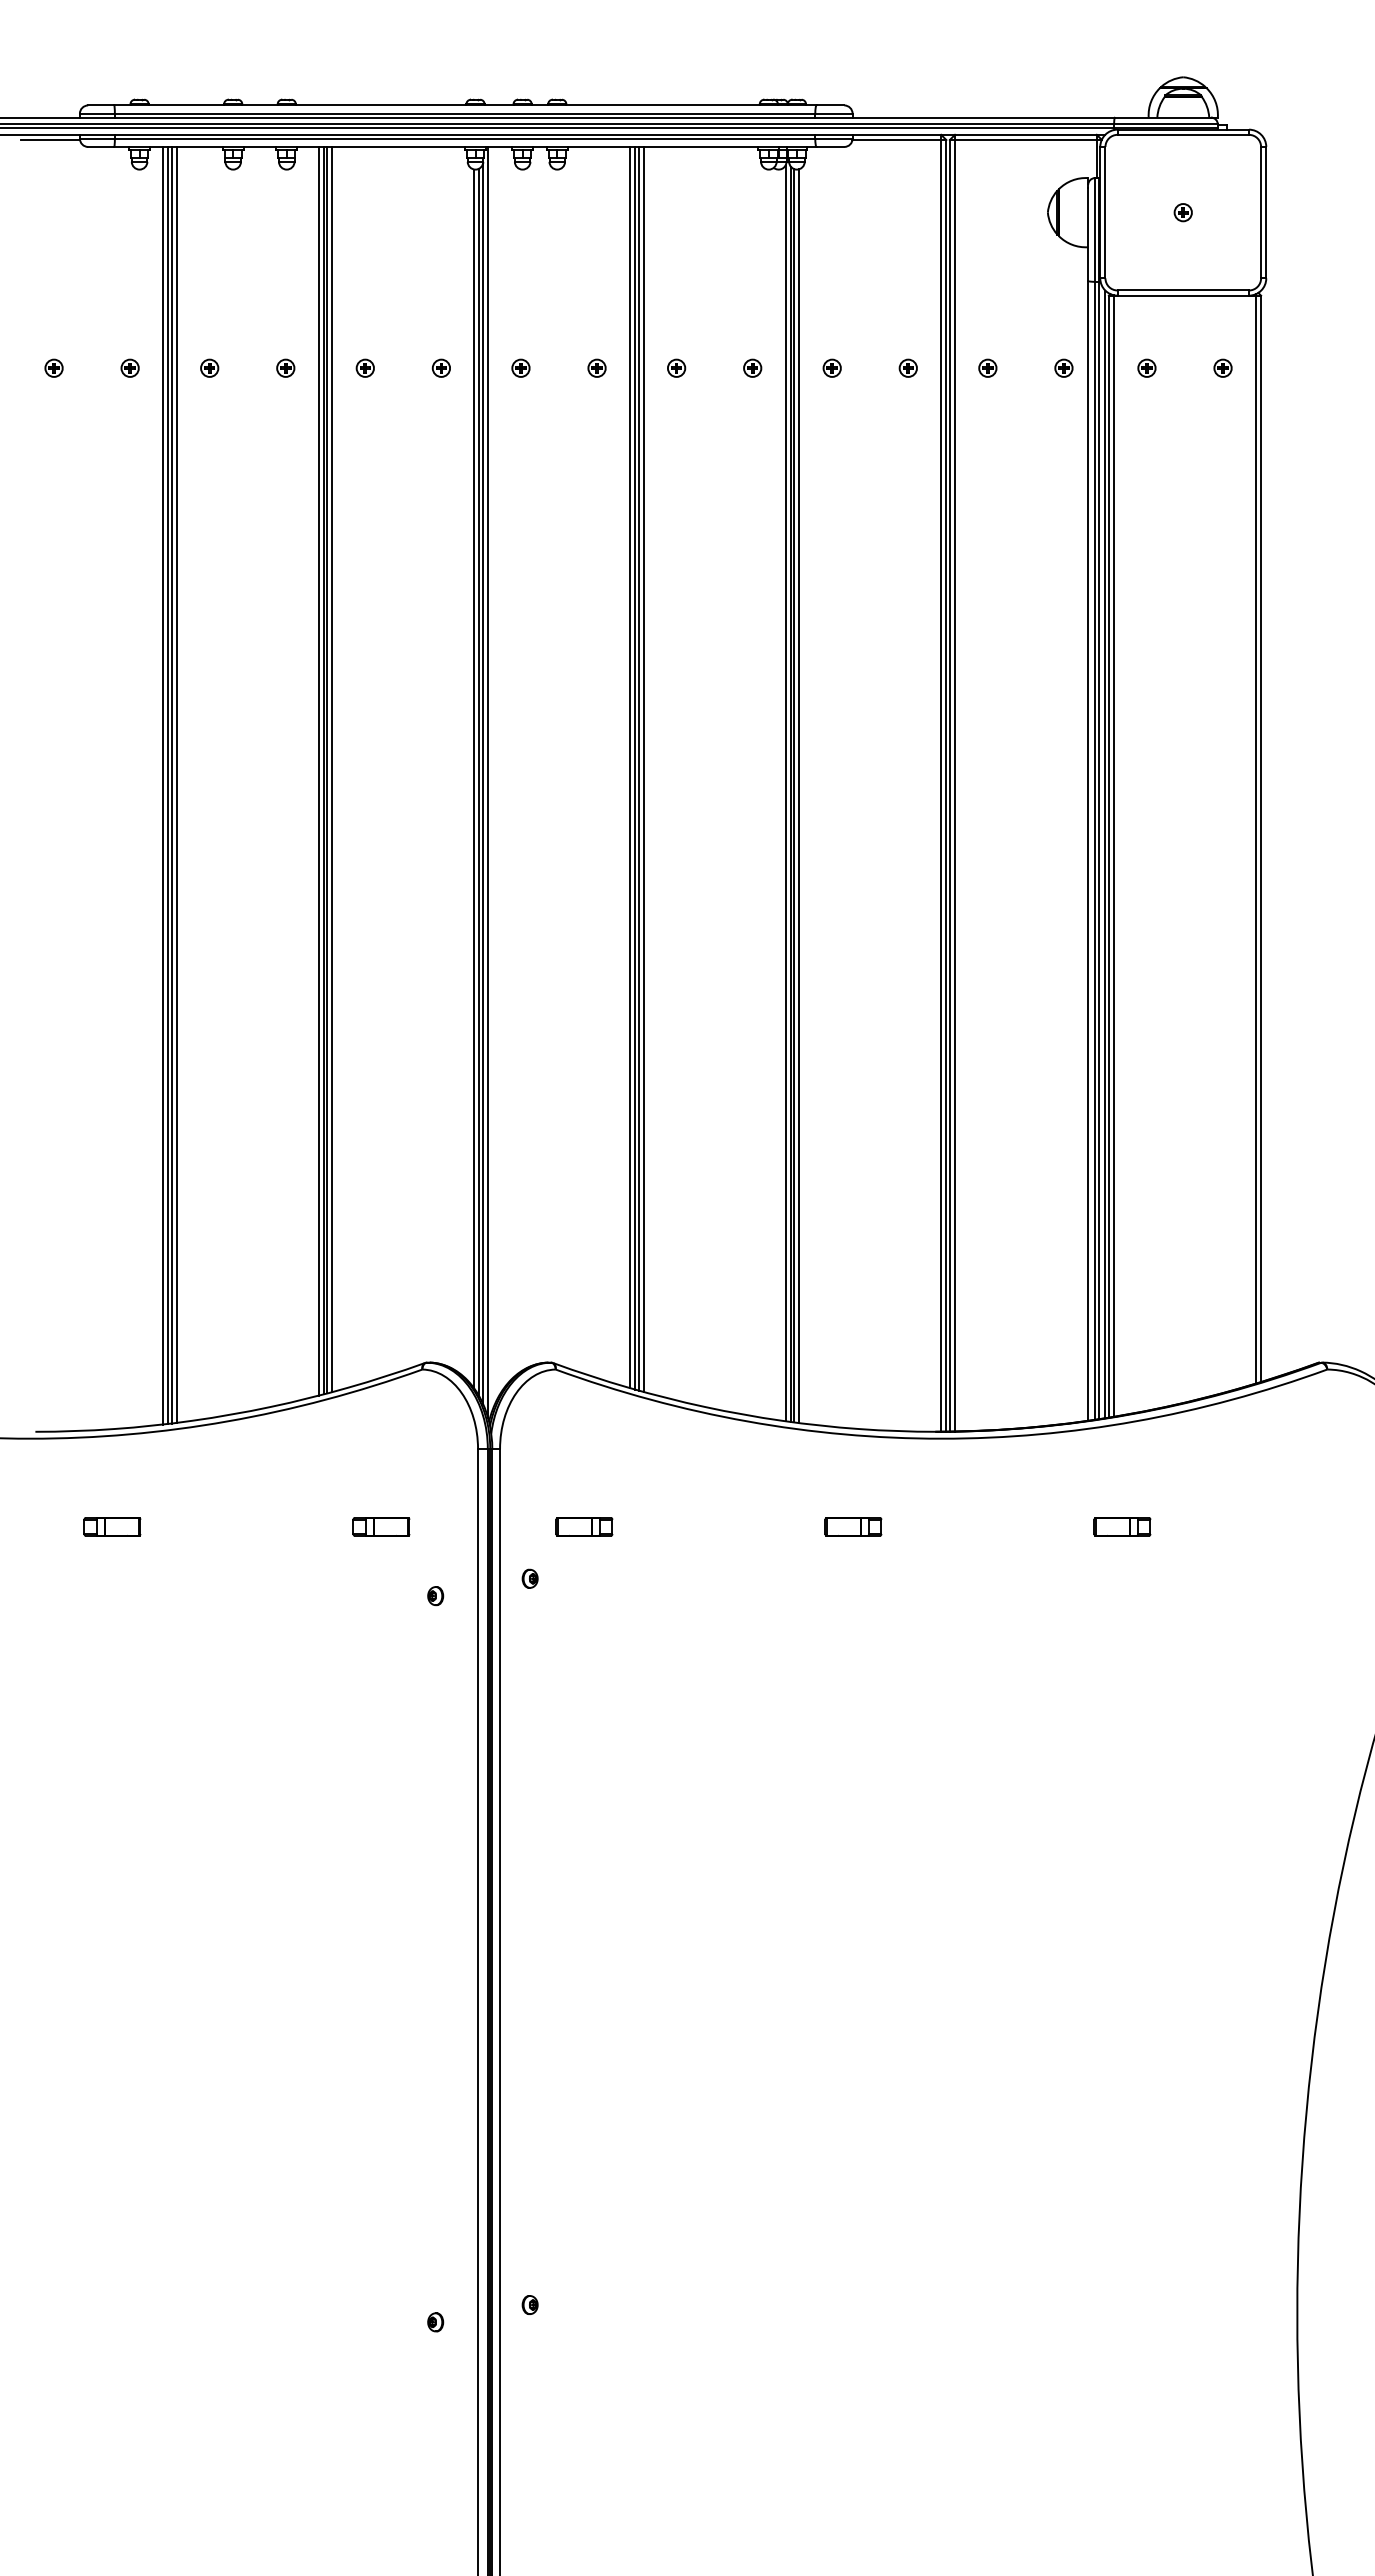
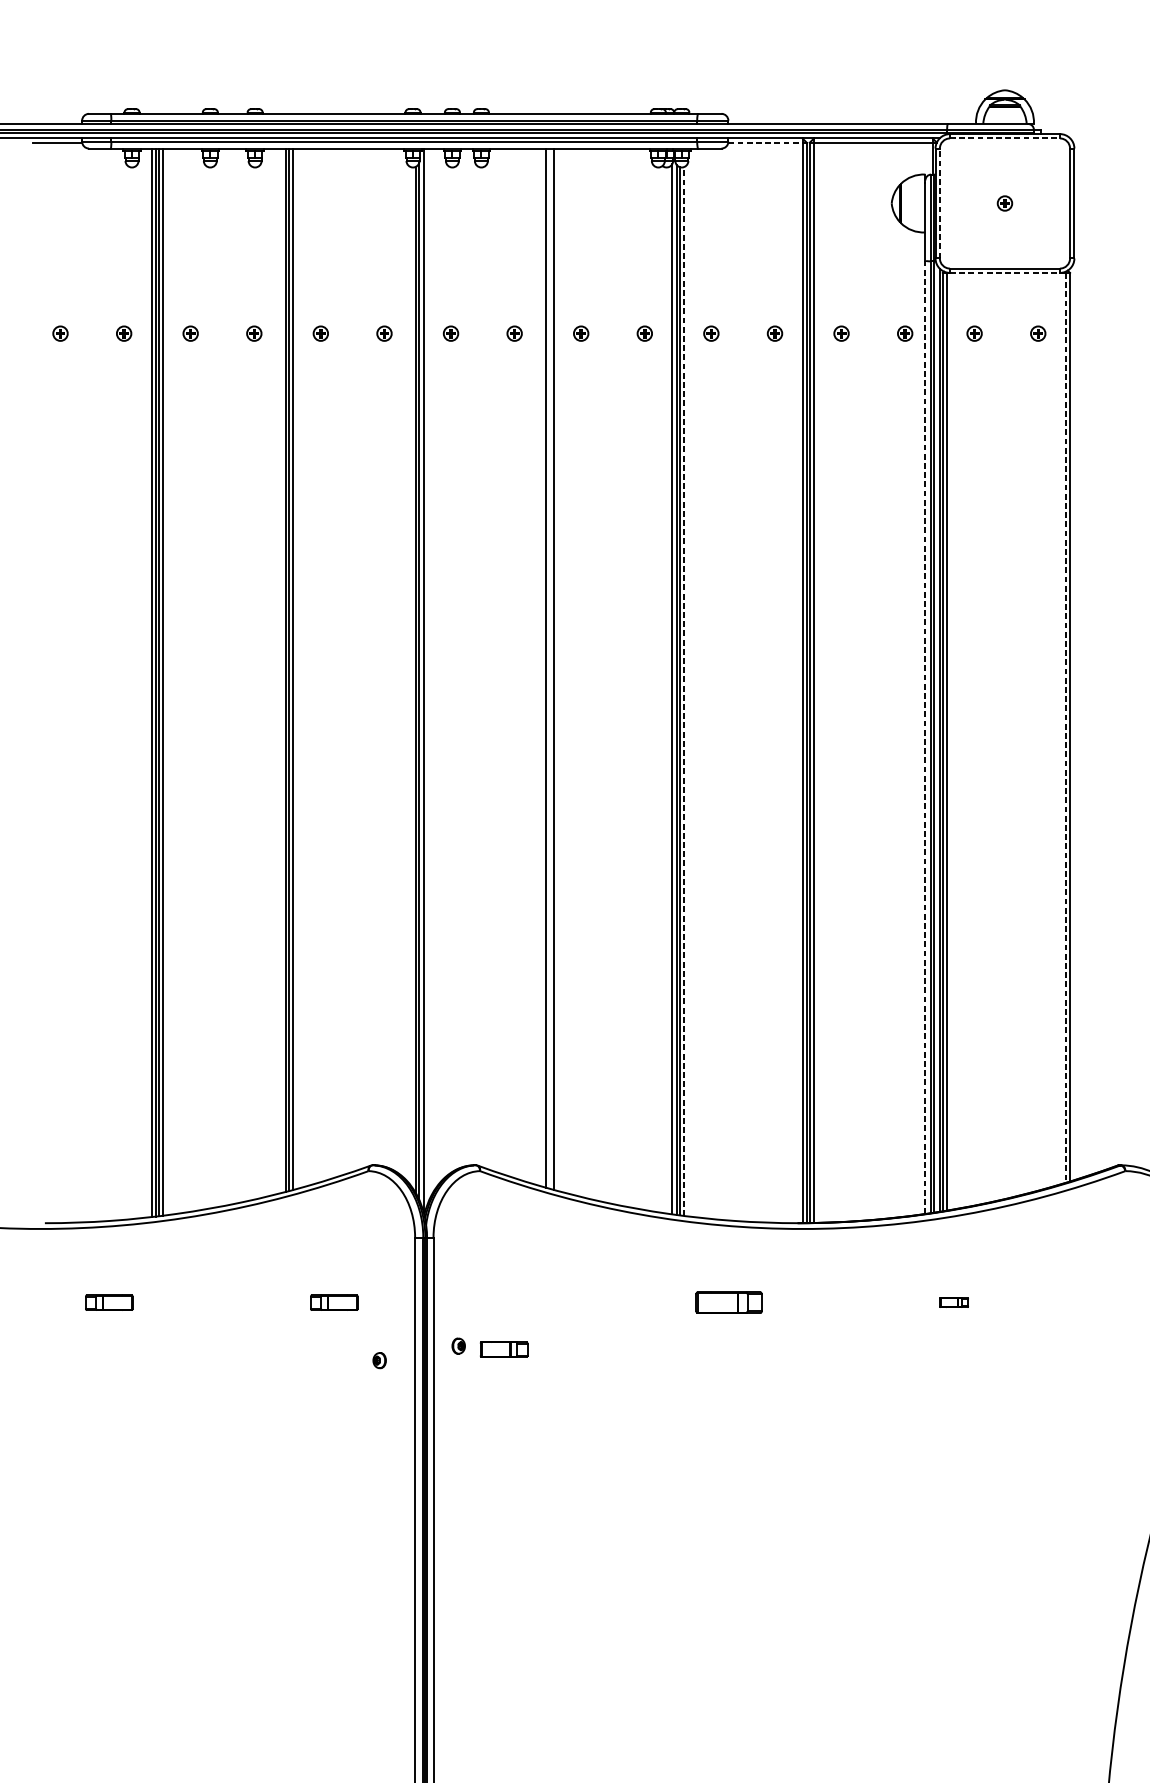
line: (1183, 134) -> (1005, 138), solid -> dashed
line: (897, 140) -> (765, 143), solid -> dashed
line: (1105, 212) -> (939, 203), solid -> dashed
line: (1183, 295) -> (1005, 272), solid -> dashed
line: (629, 767) -> (541, 667), removed
line: (638, 768) -> (549, 668), removed
line: (318, 770) -> (281, 670), removed
line: (474, 778) -> (412, 676), removed
line: (799, 796) -> (683, 691), solid -> dashed
line: (1255, 839) -> (1065, 727), solid -> dashed
line: (1088, 850) -> (925, 737), solid -> dashed
part: (584, 1526) -> (504, 1349), moved
part: (853, 1526) -> (729, 1302), size x1.4
part: (1122, 1526) -> (954, 1302), size x0.6

